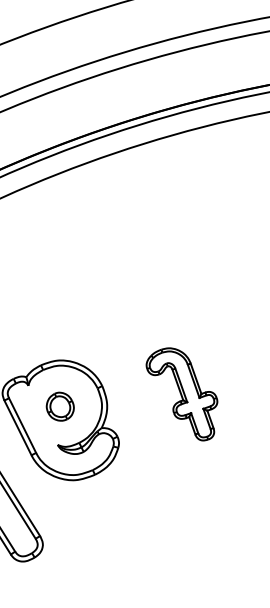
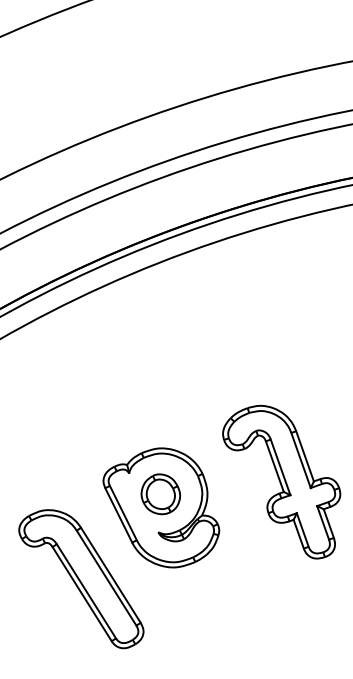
part: (181, 393) -> (281, 481), size x1.67
part: (59, 406) -> (160, 494), size x1.43

